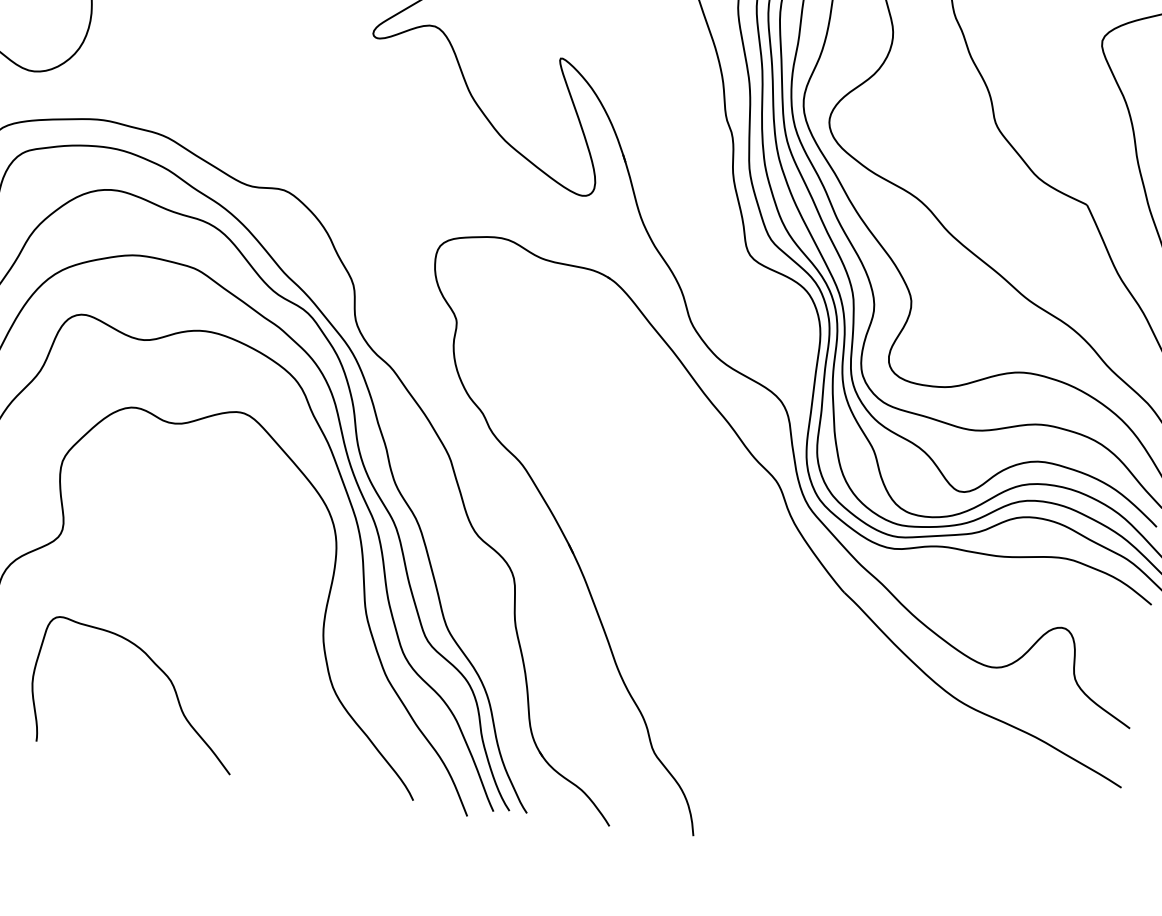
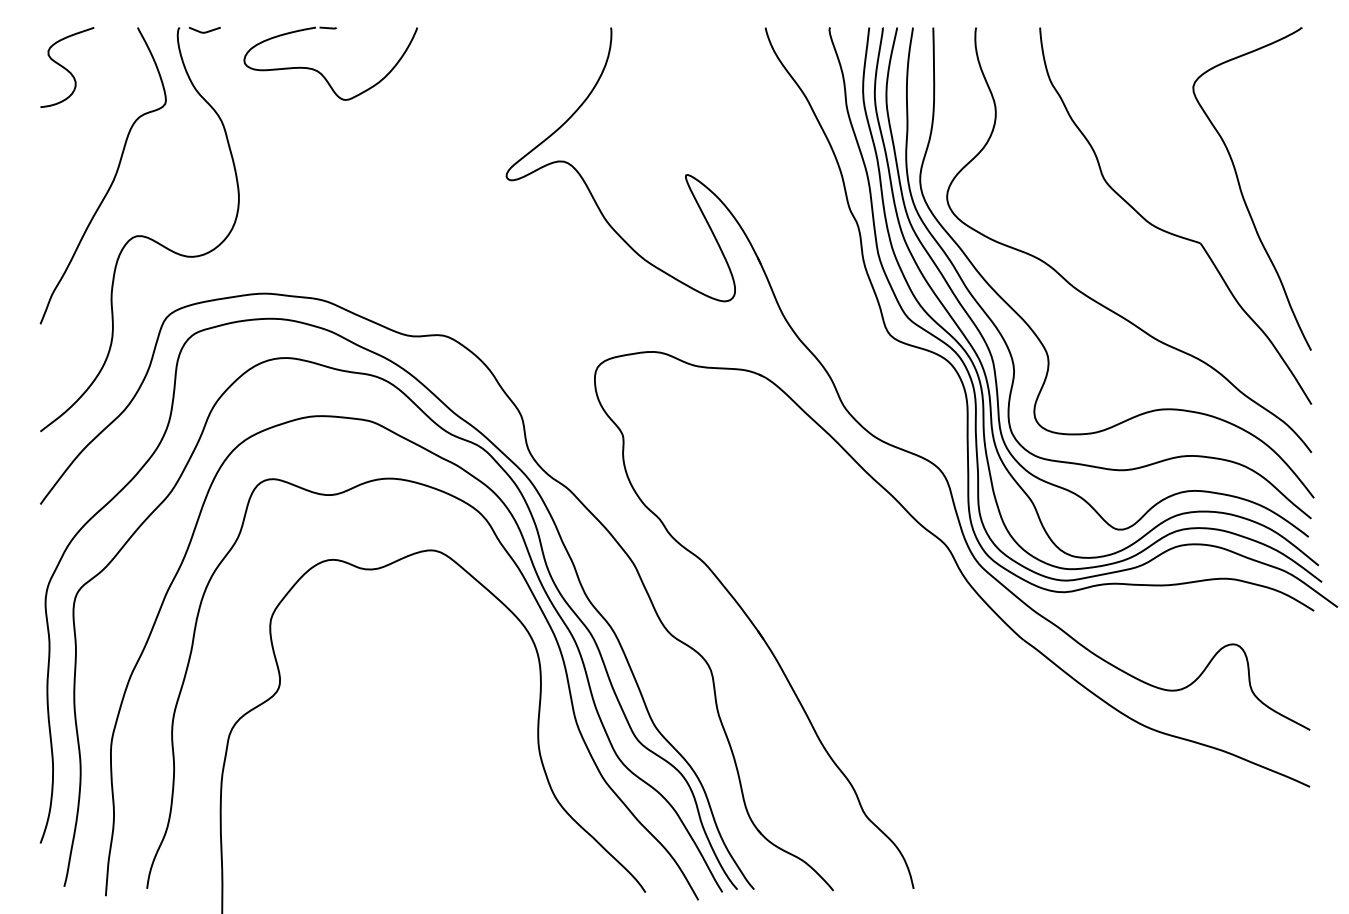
curve: (158, 669) -> (388, 802), removed

